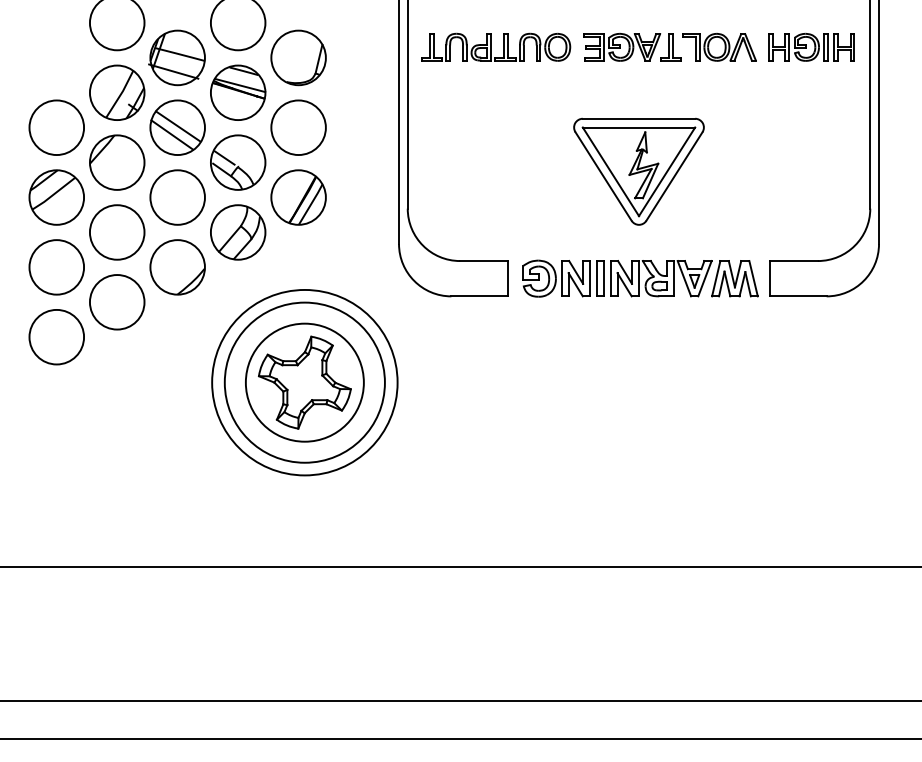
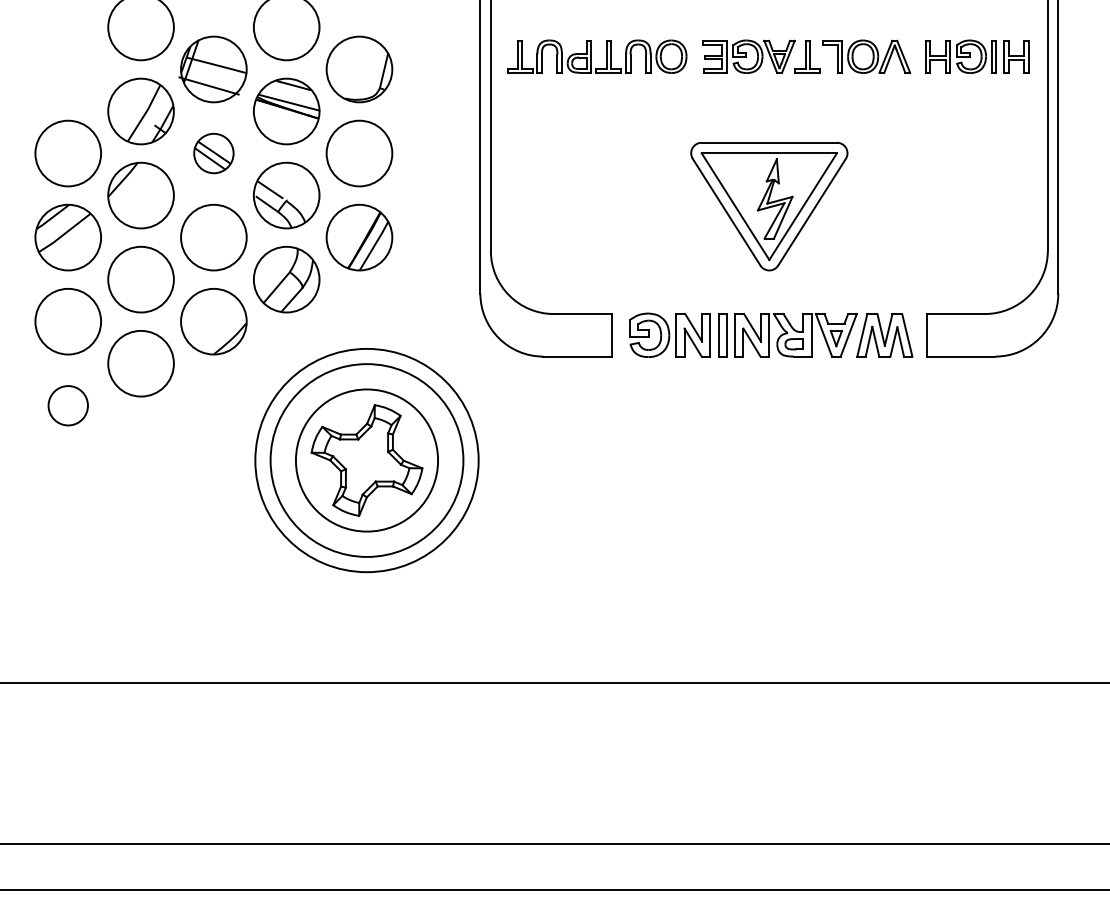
part: (177, 127) -> (213, 153), size x0.6
circle: (56, 336) -> (68, 405), size x0.6

